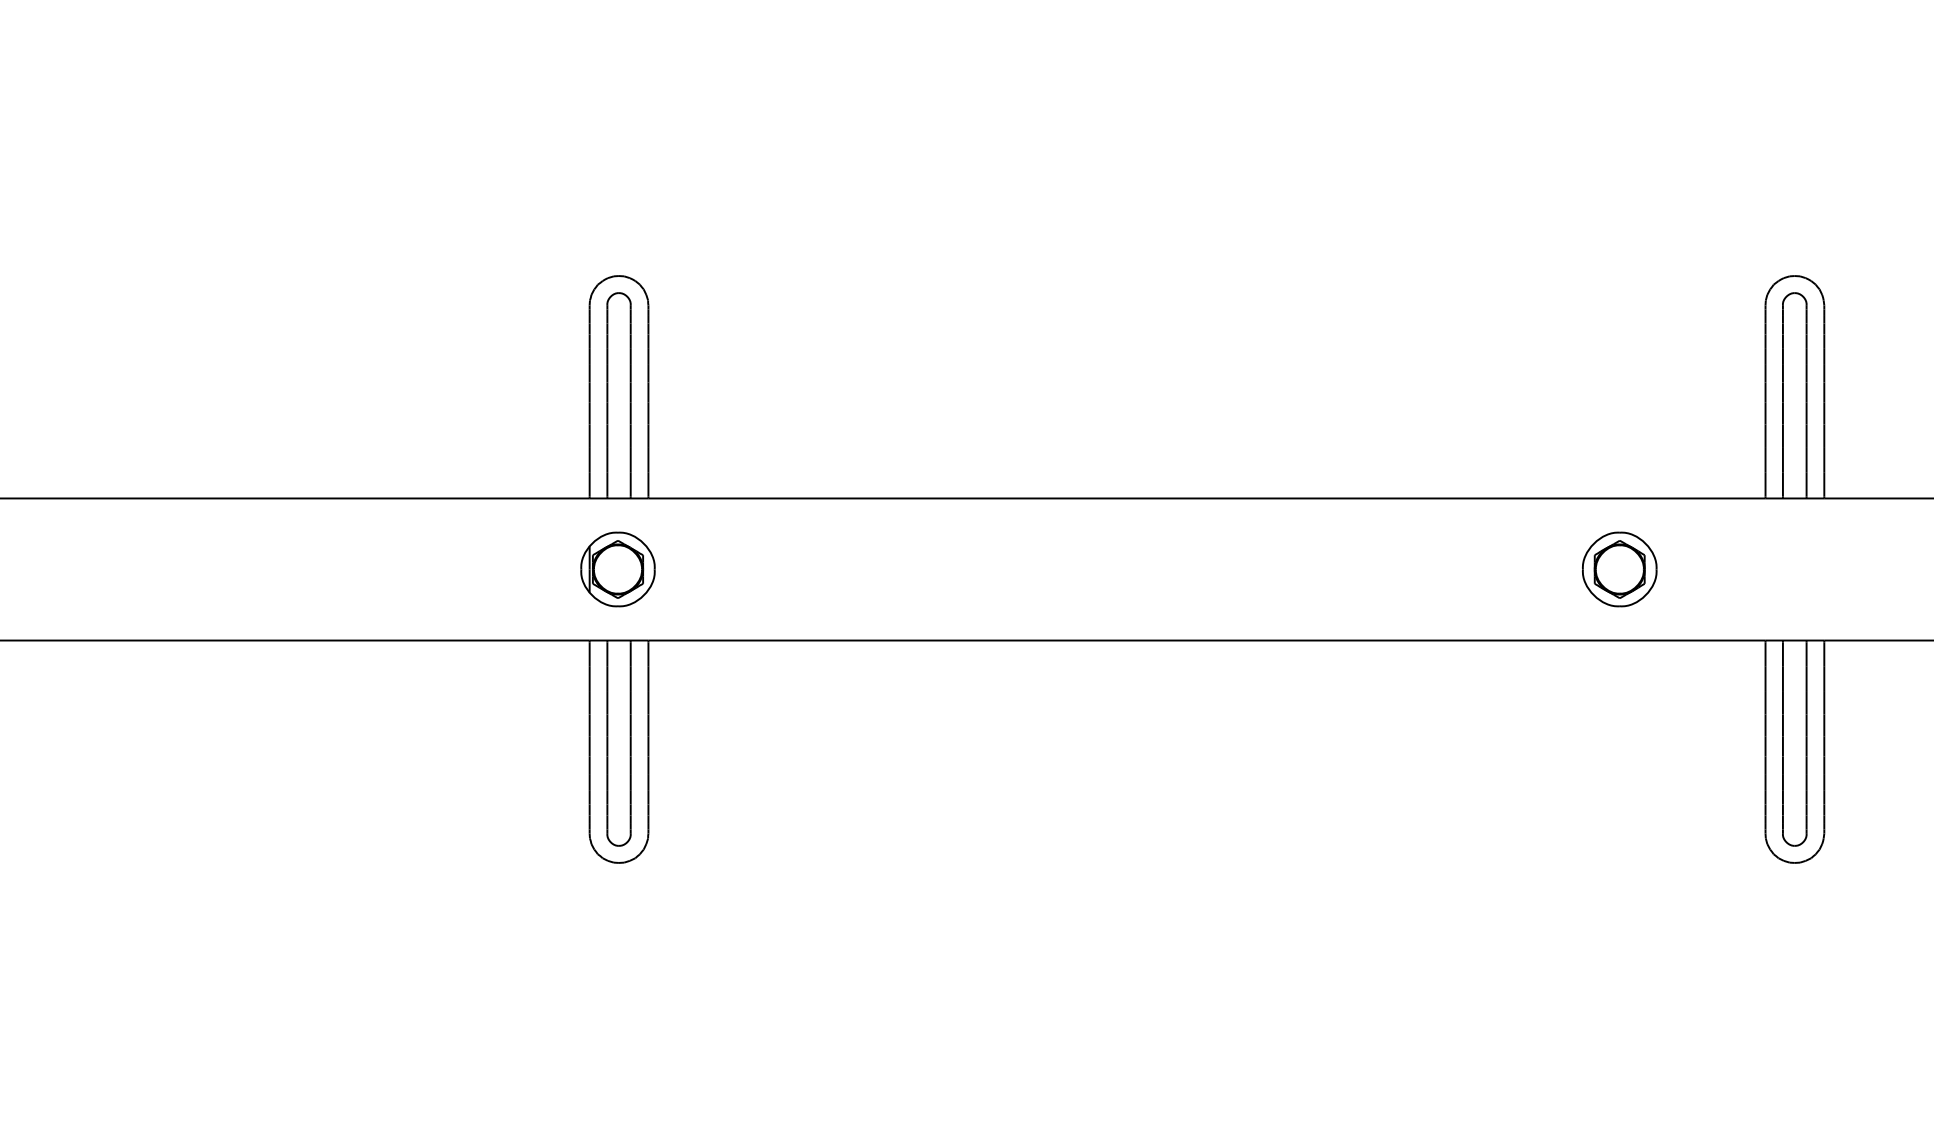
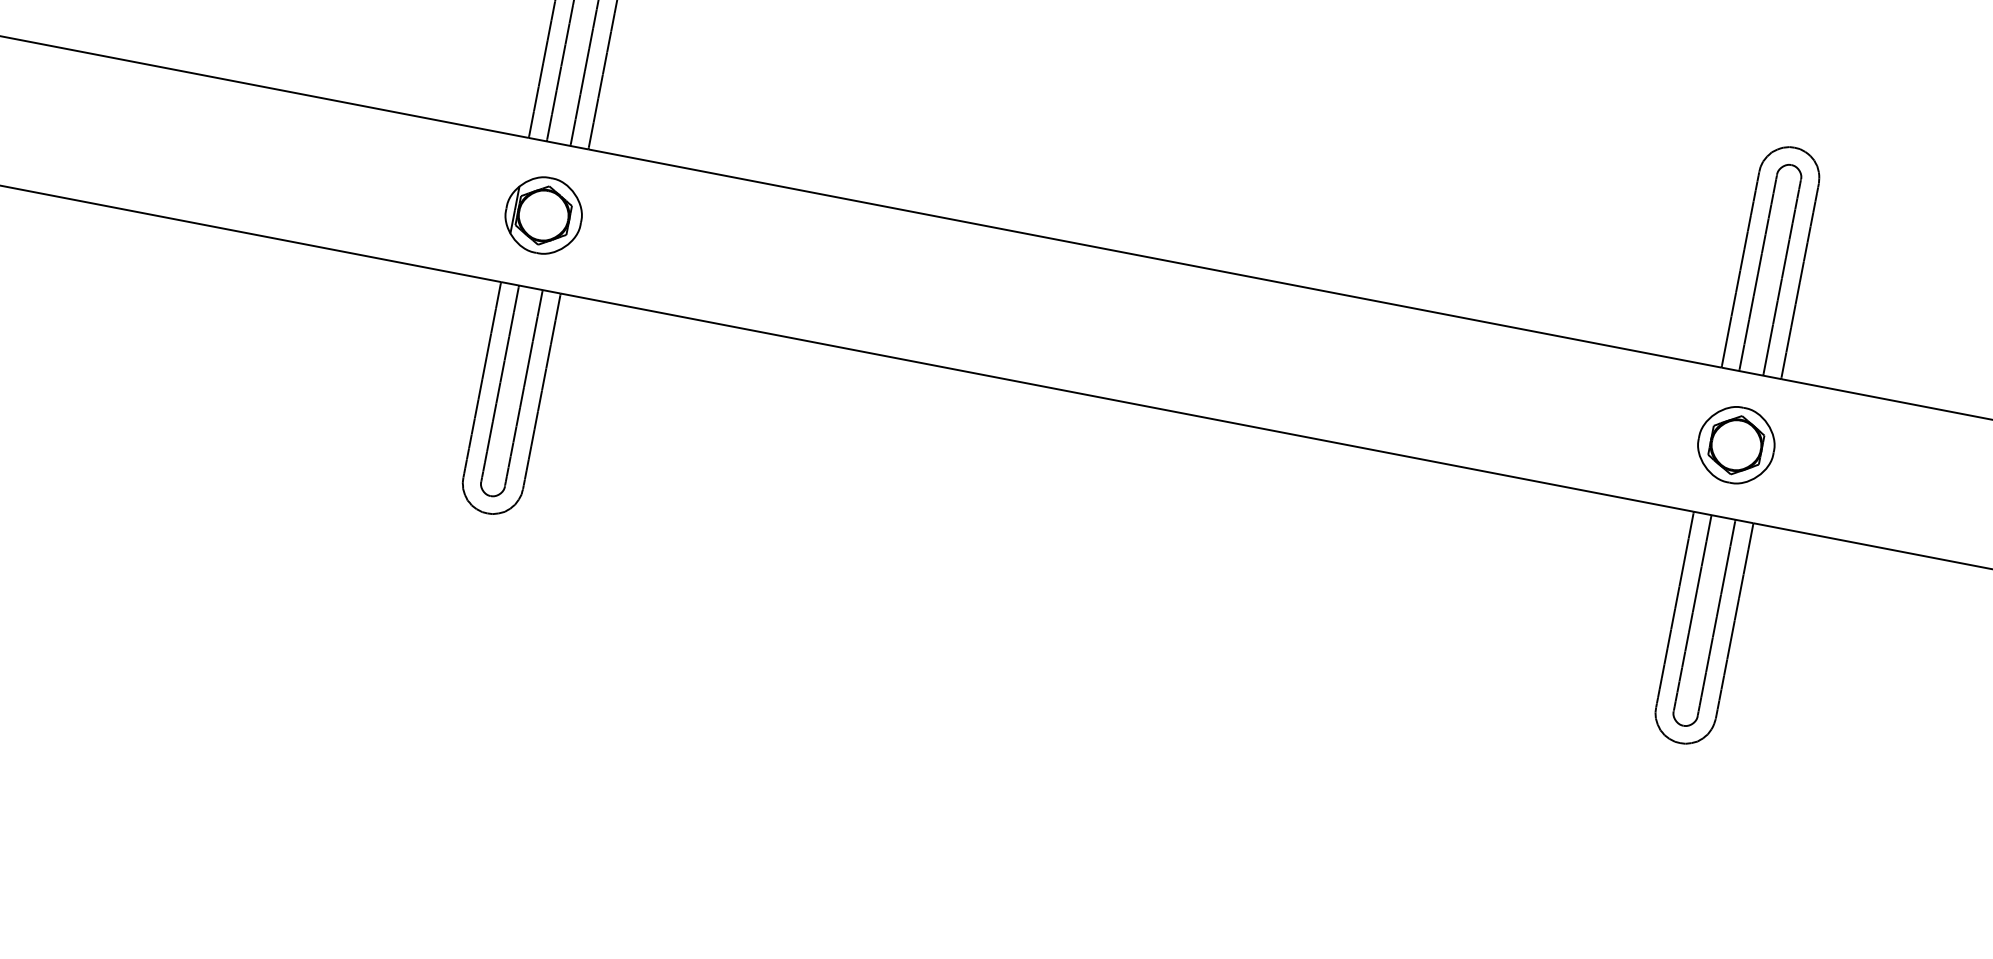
part: (1619, 569) -> (1736, 445), moved

